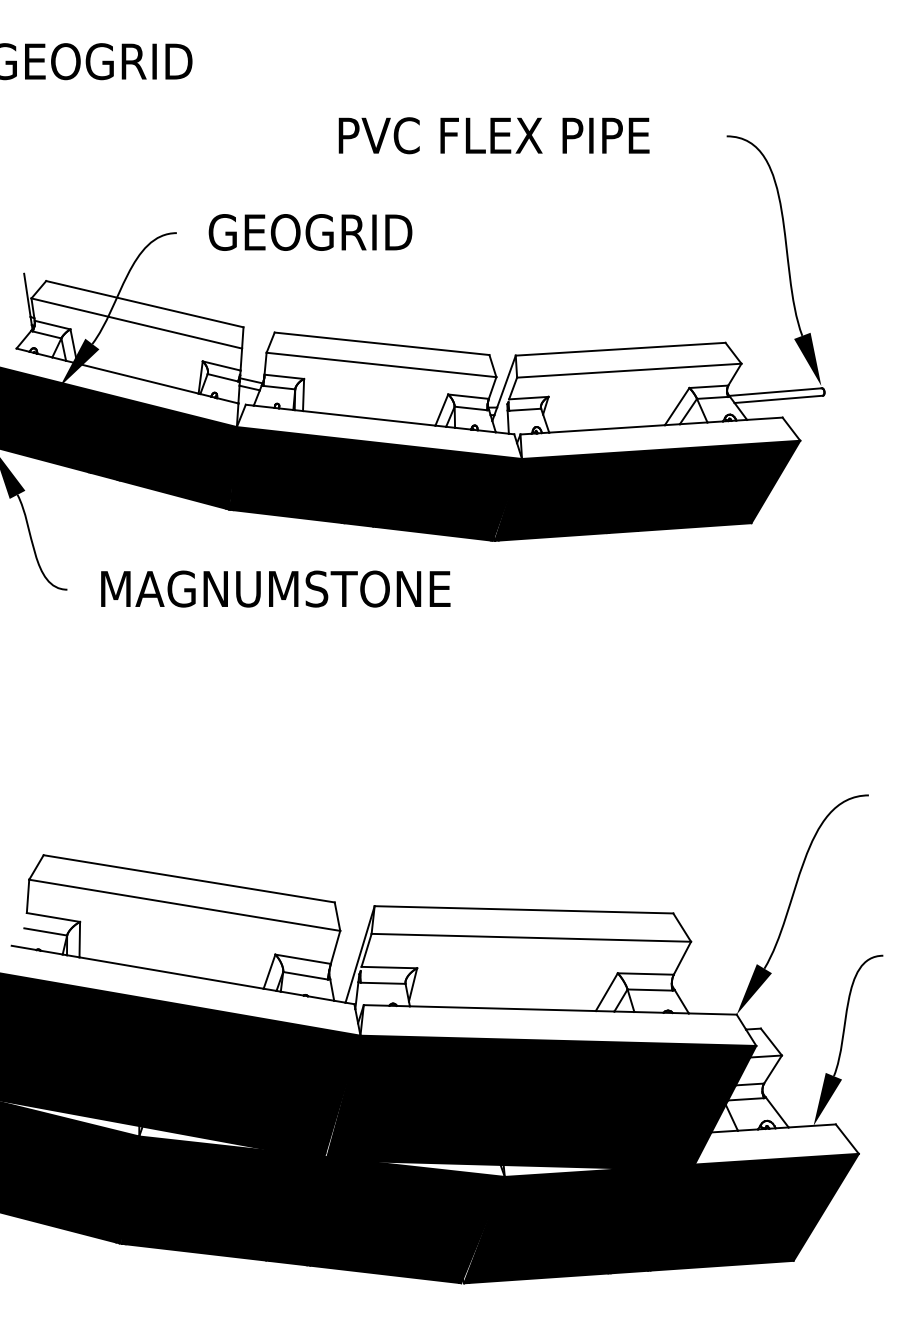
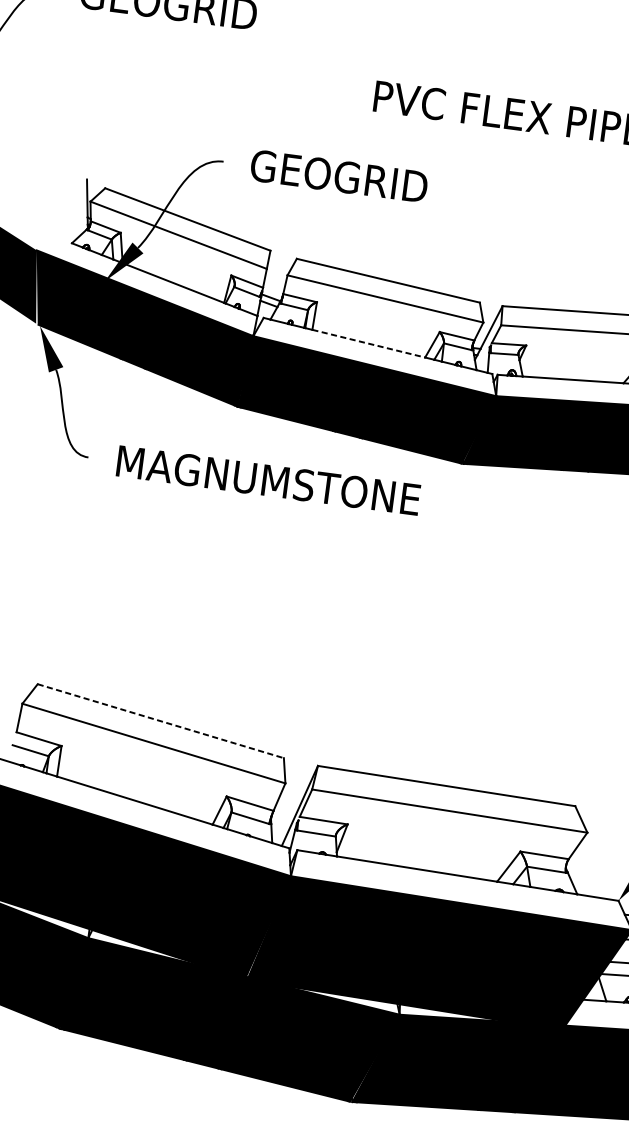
line: (369, 418) -> (369, 343), solid -> dashed
line: (189, 878) -> (161, 720), solid -> dashed

